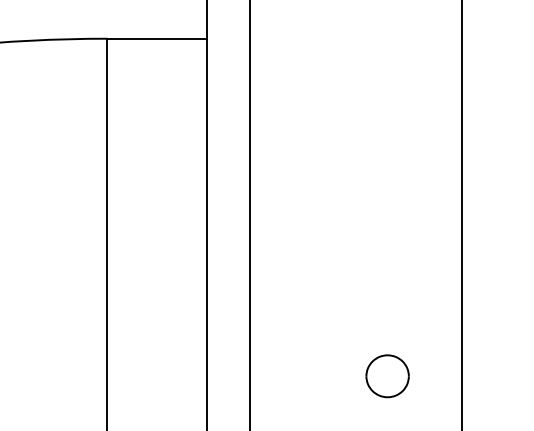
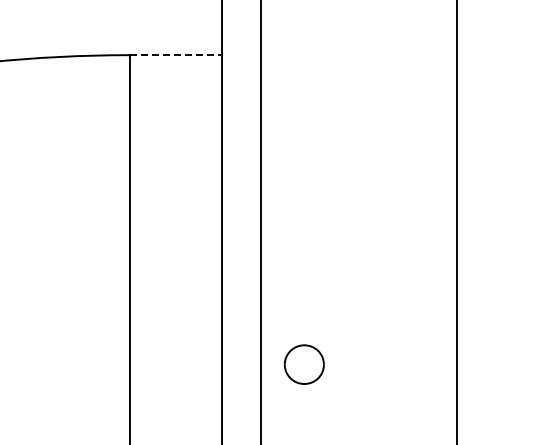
line: (158, 39) -> (176, 55), solid -> dashed
part: (386, 376) -> (303, 364), moved

